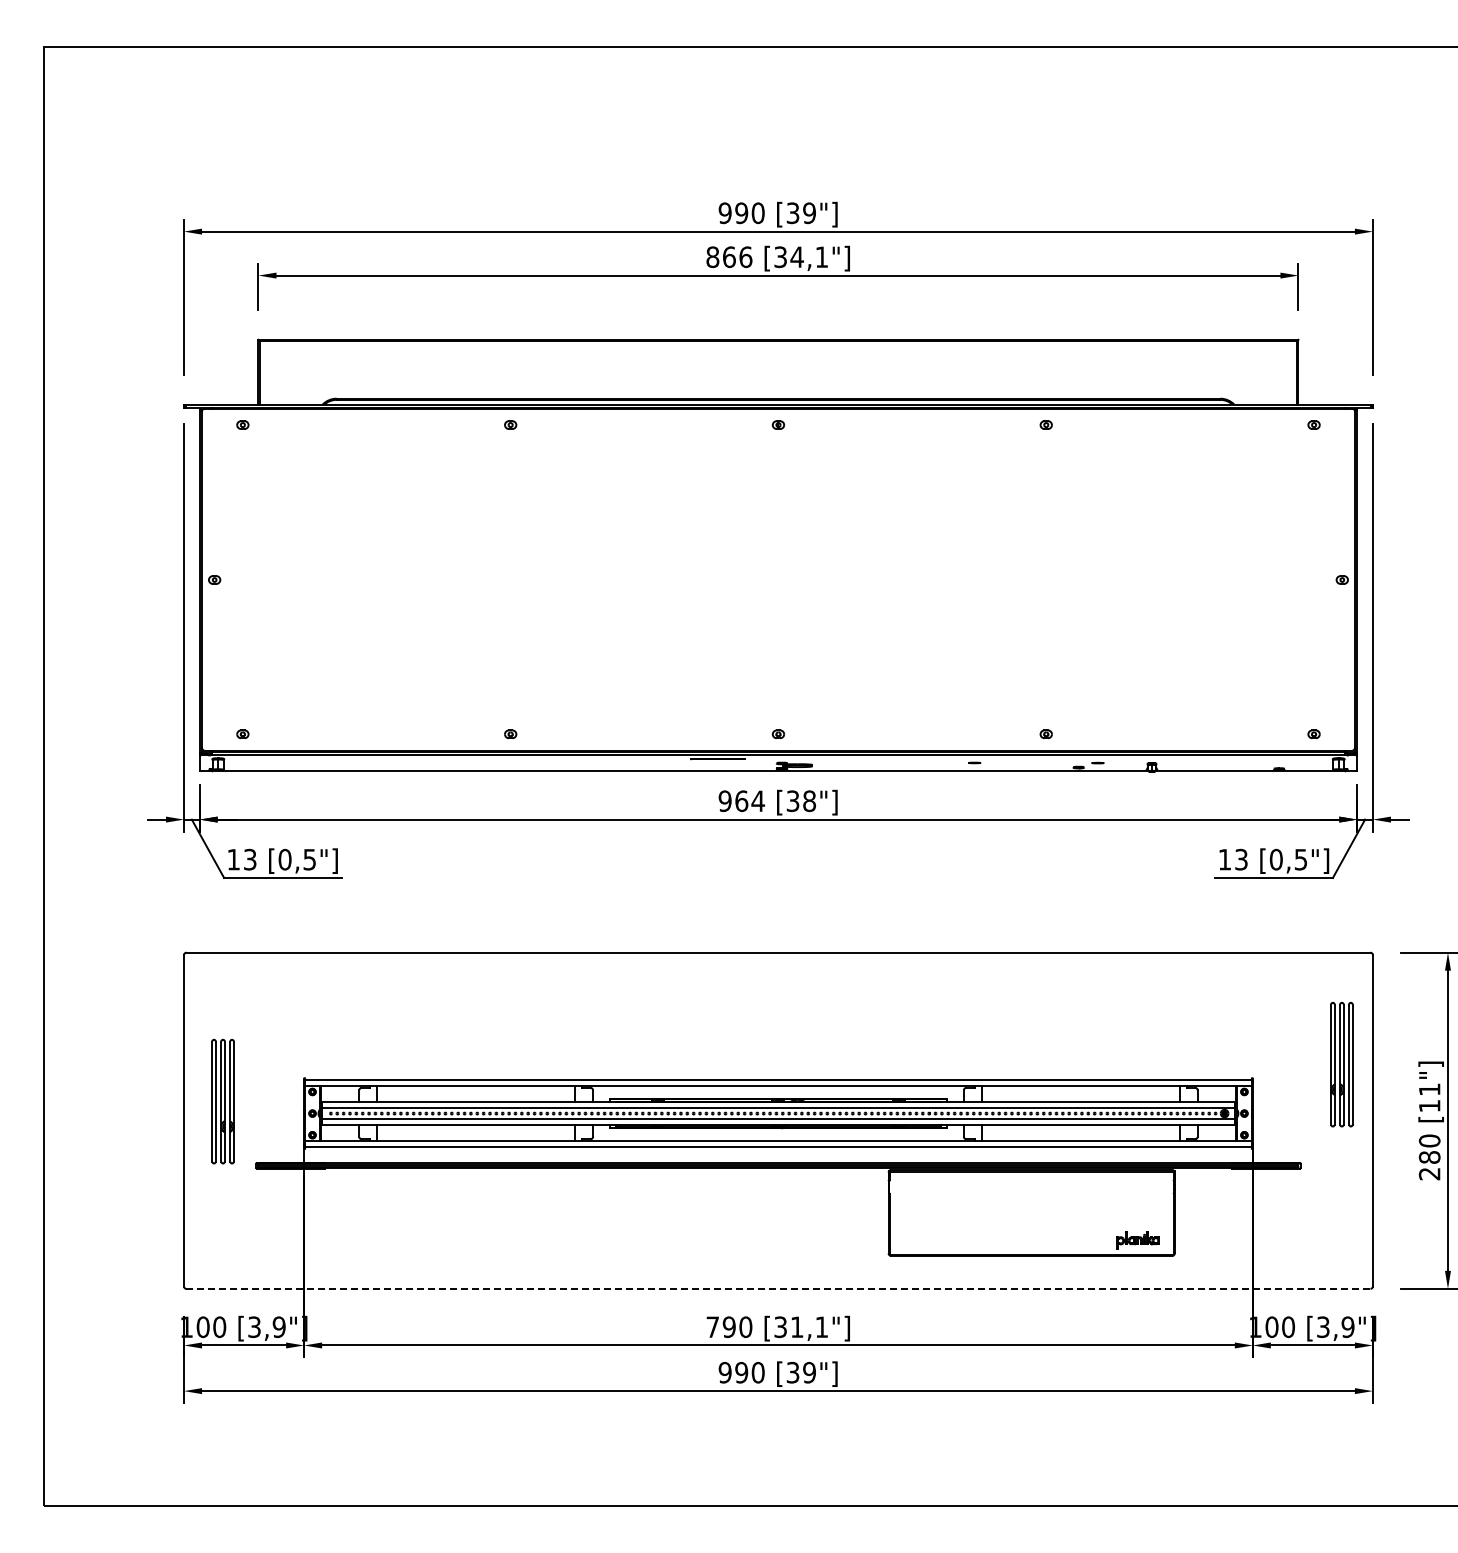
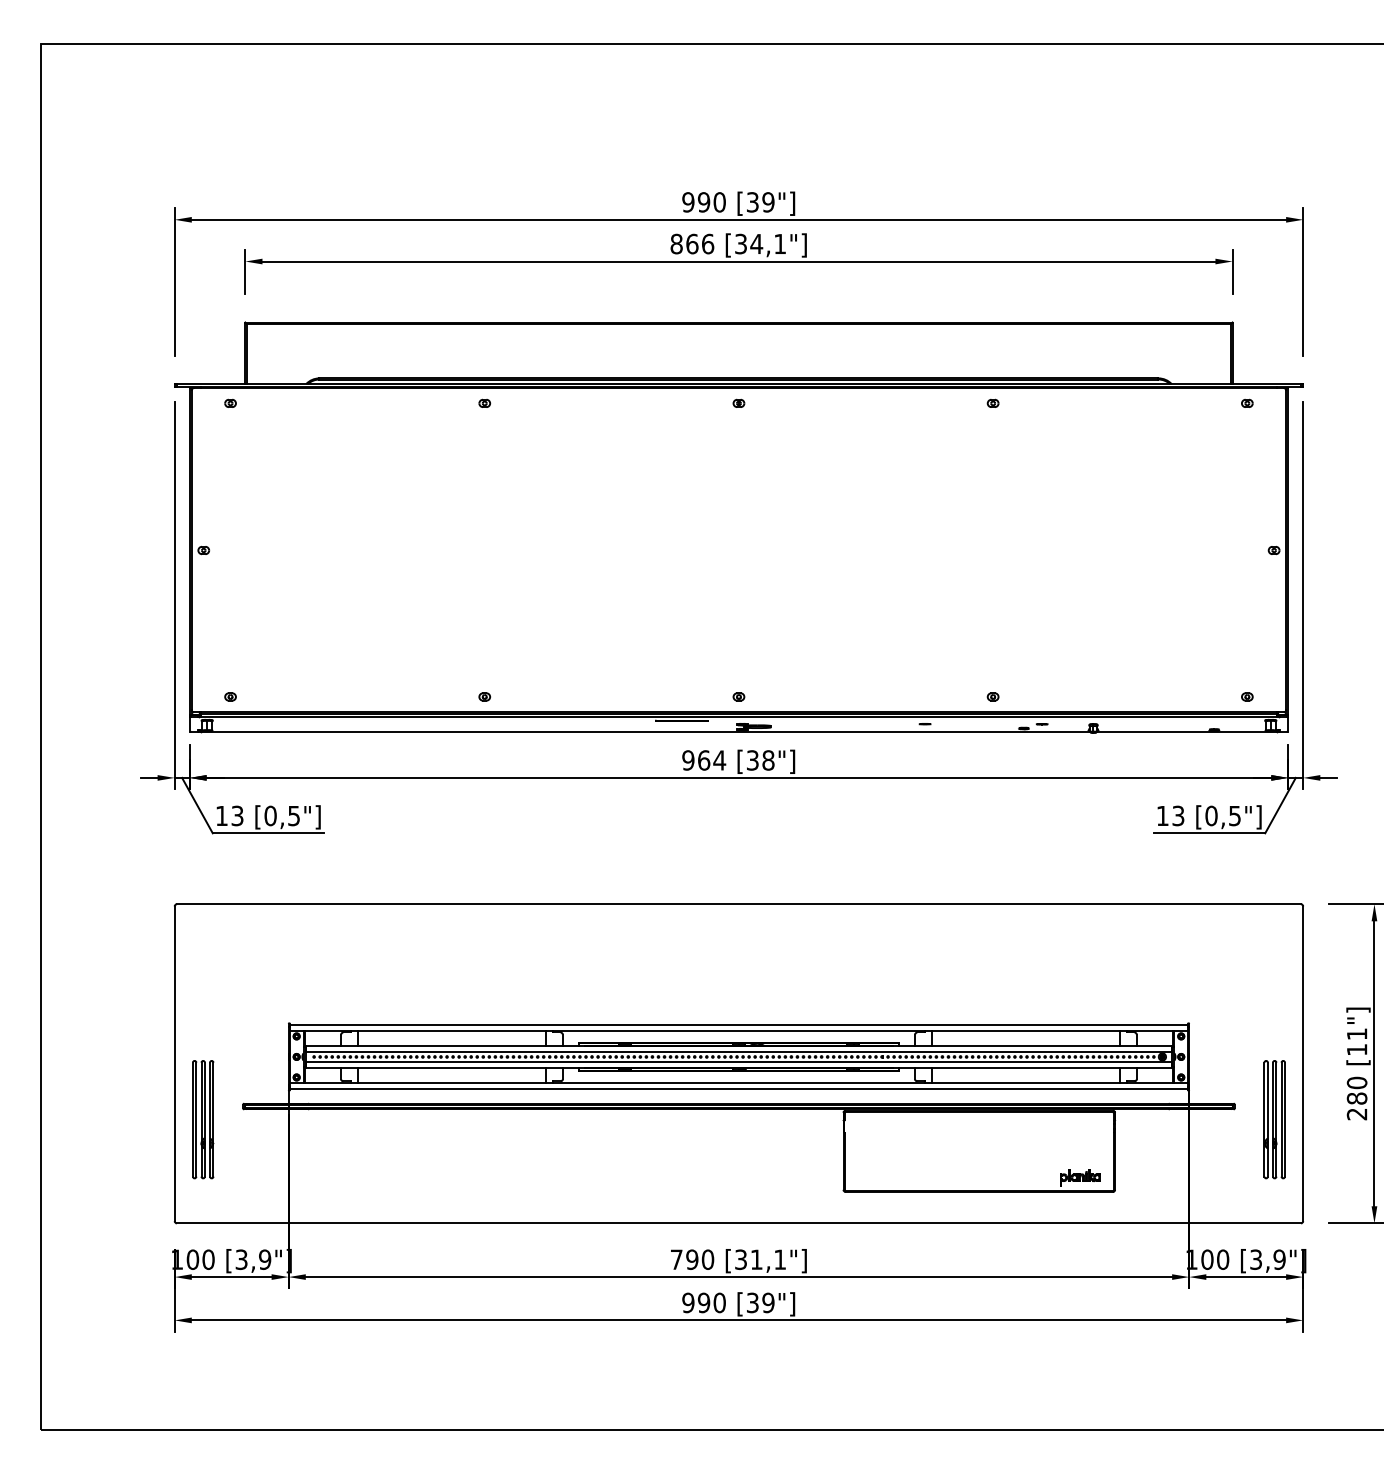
part: (1341, 1064) -> (1274, 1119), moved
part: (222, 1101) -> (202, 1119), moved
line: (778, 1288) -> (738, 1222), dashed -> solid

